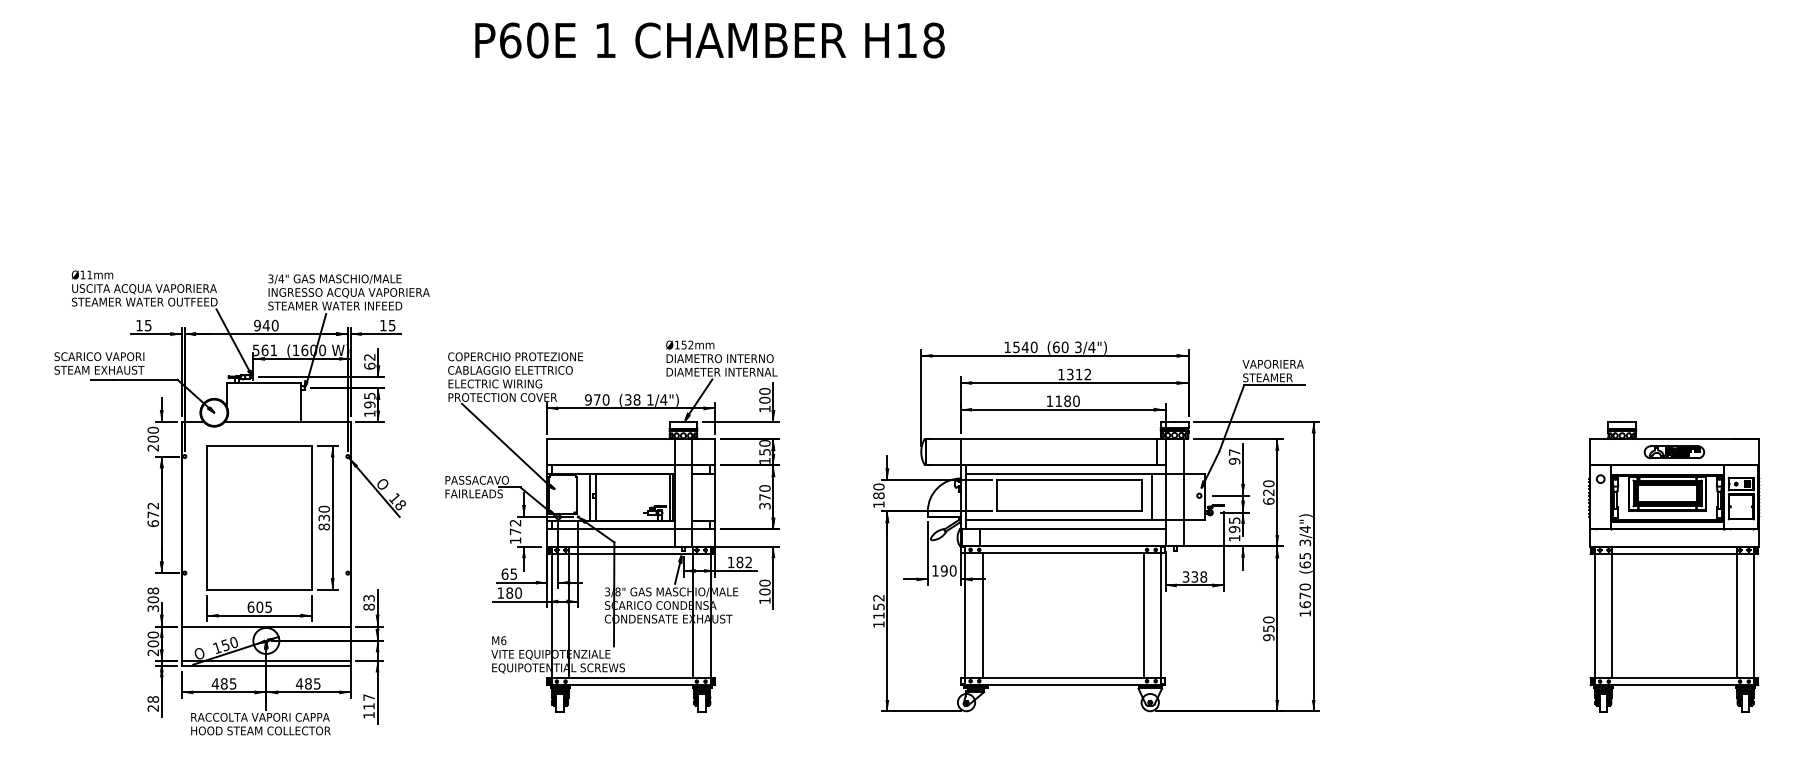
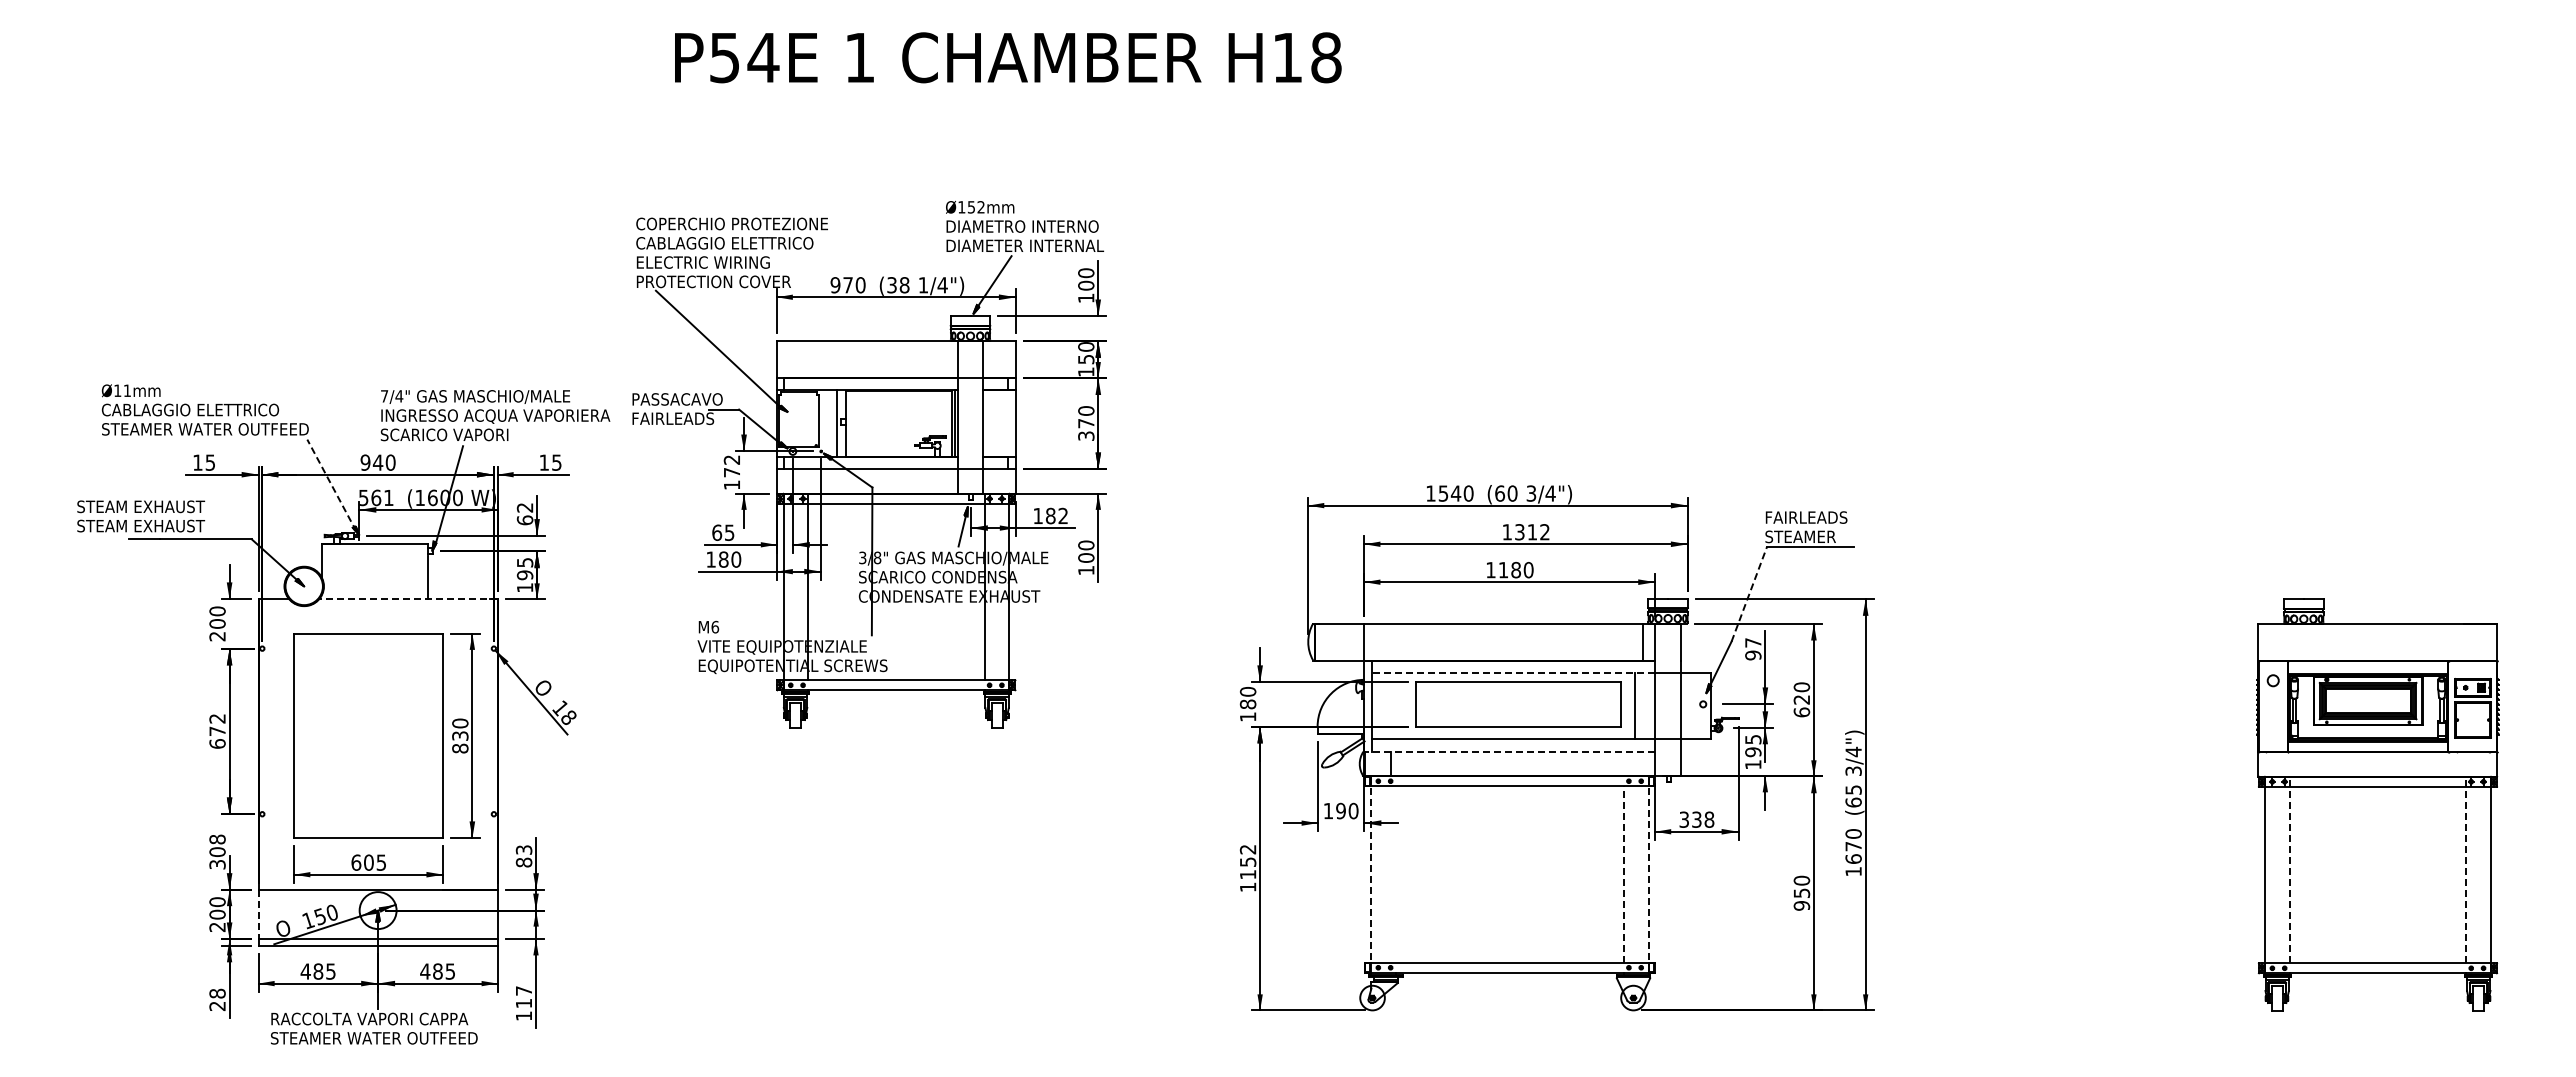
text: (524, 40) -> (744, 57), P60E -> P54E
text: (270, 279) -> (384, 396), 3/4" -> 7/4"
text: (144, 288) -> (204, 410), USCITA ACQUA VAPORIERA -> CABLAGGIO ELETTRICO
text: (338, 305) -> (480, 434), STEAMER WATER INFEED -> SCARICO VAPORI
line: (233, 341) -> (331, 485), solid -> dashed
text: (102, 356) -> (145, 506), SCARICO VAPORI -> STEAM EXHAUST
text: (1272, 364) -> (1807, 517), VAPORIERA -> FAIRLEADS
line: (1231, 418) -> (1749, 594), solid -> dashed
line: (287, 421) -> (407, 599), solid -> dashed
part: (1674, 452) -> (2377, 642), removed
line: (1065, 473) -> (1513, 672), solid -> dashed
part: (612, 526) -> (869, 464), moved
line: (1062, 528) -> (1509, 751), solid -> dashed
line: (965, 612) -> (1370, 870), solid -> dashed
line: (1160, 612) -> (1648, 870), solid -> dashed
line: (1612, 612) -> (2289, 869), solid -> dashed
line: (1736, 612) -> (2466, 869), solid -> dashed
line: (982, 615) -> (1395, 874), removed
line: (1143, 615) -> (1624, 874), solid -> dashed
line: (182, 643) -> (258, 914), solid -> dashed
text: (263, 731) -> (374, 1038), HOOD STEAM COLLECTOR -> STEAMER WATER OUTFEED

